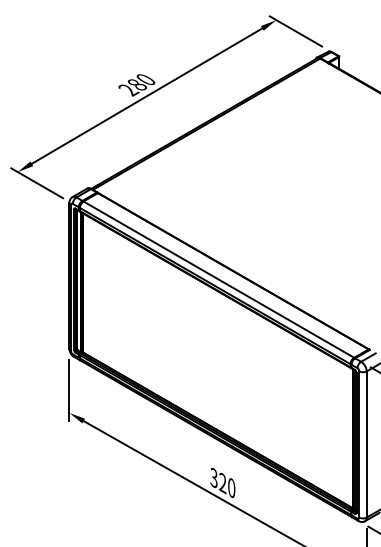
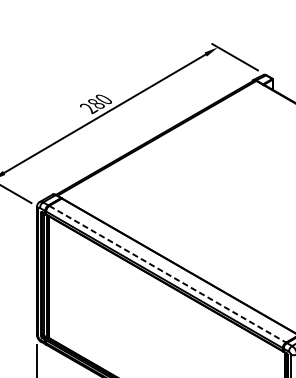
line: (219, 279) -> (168, 274), solid -> dashed

